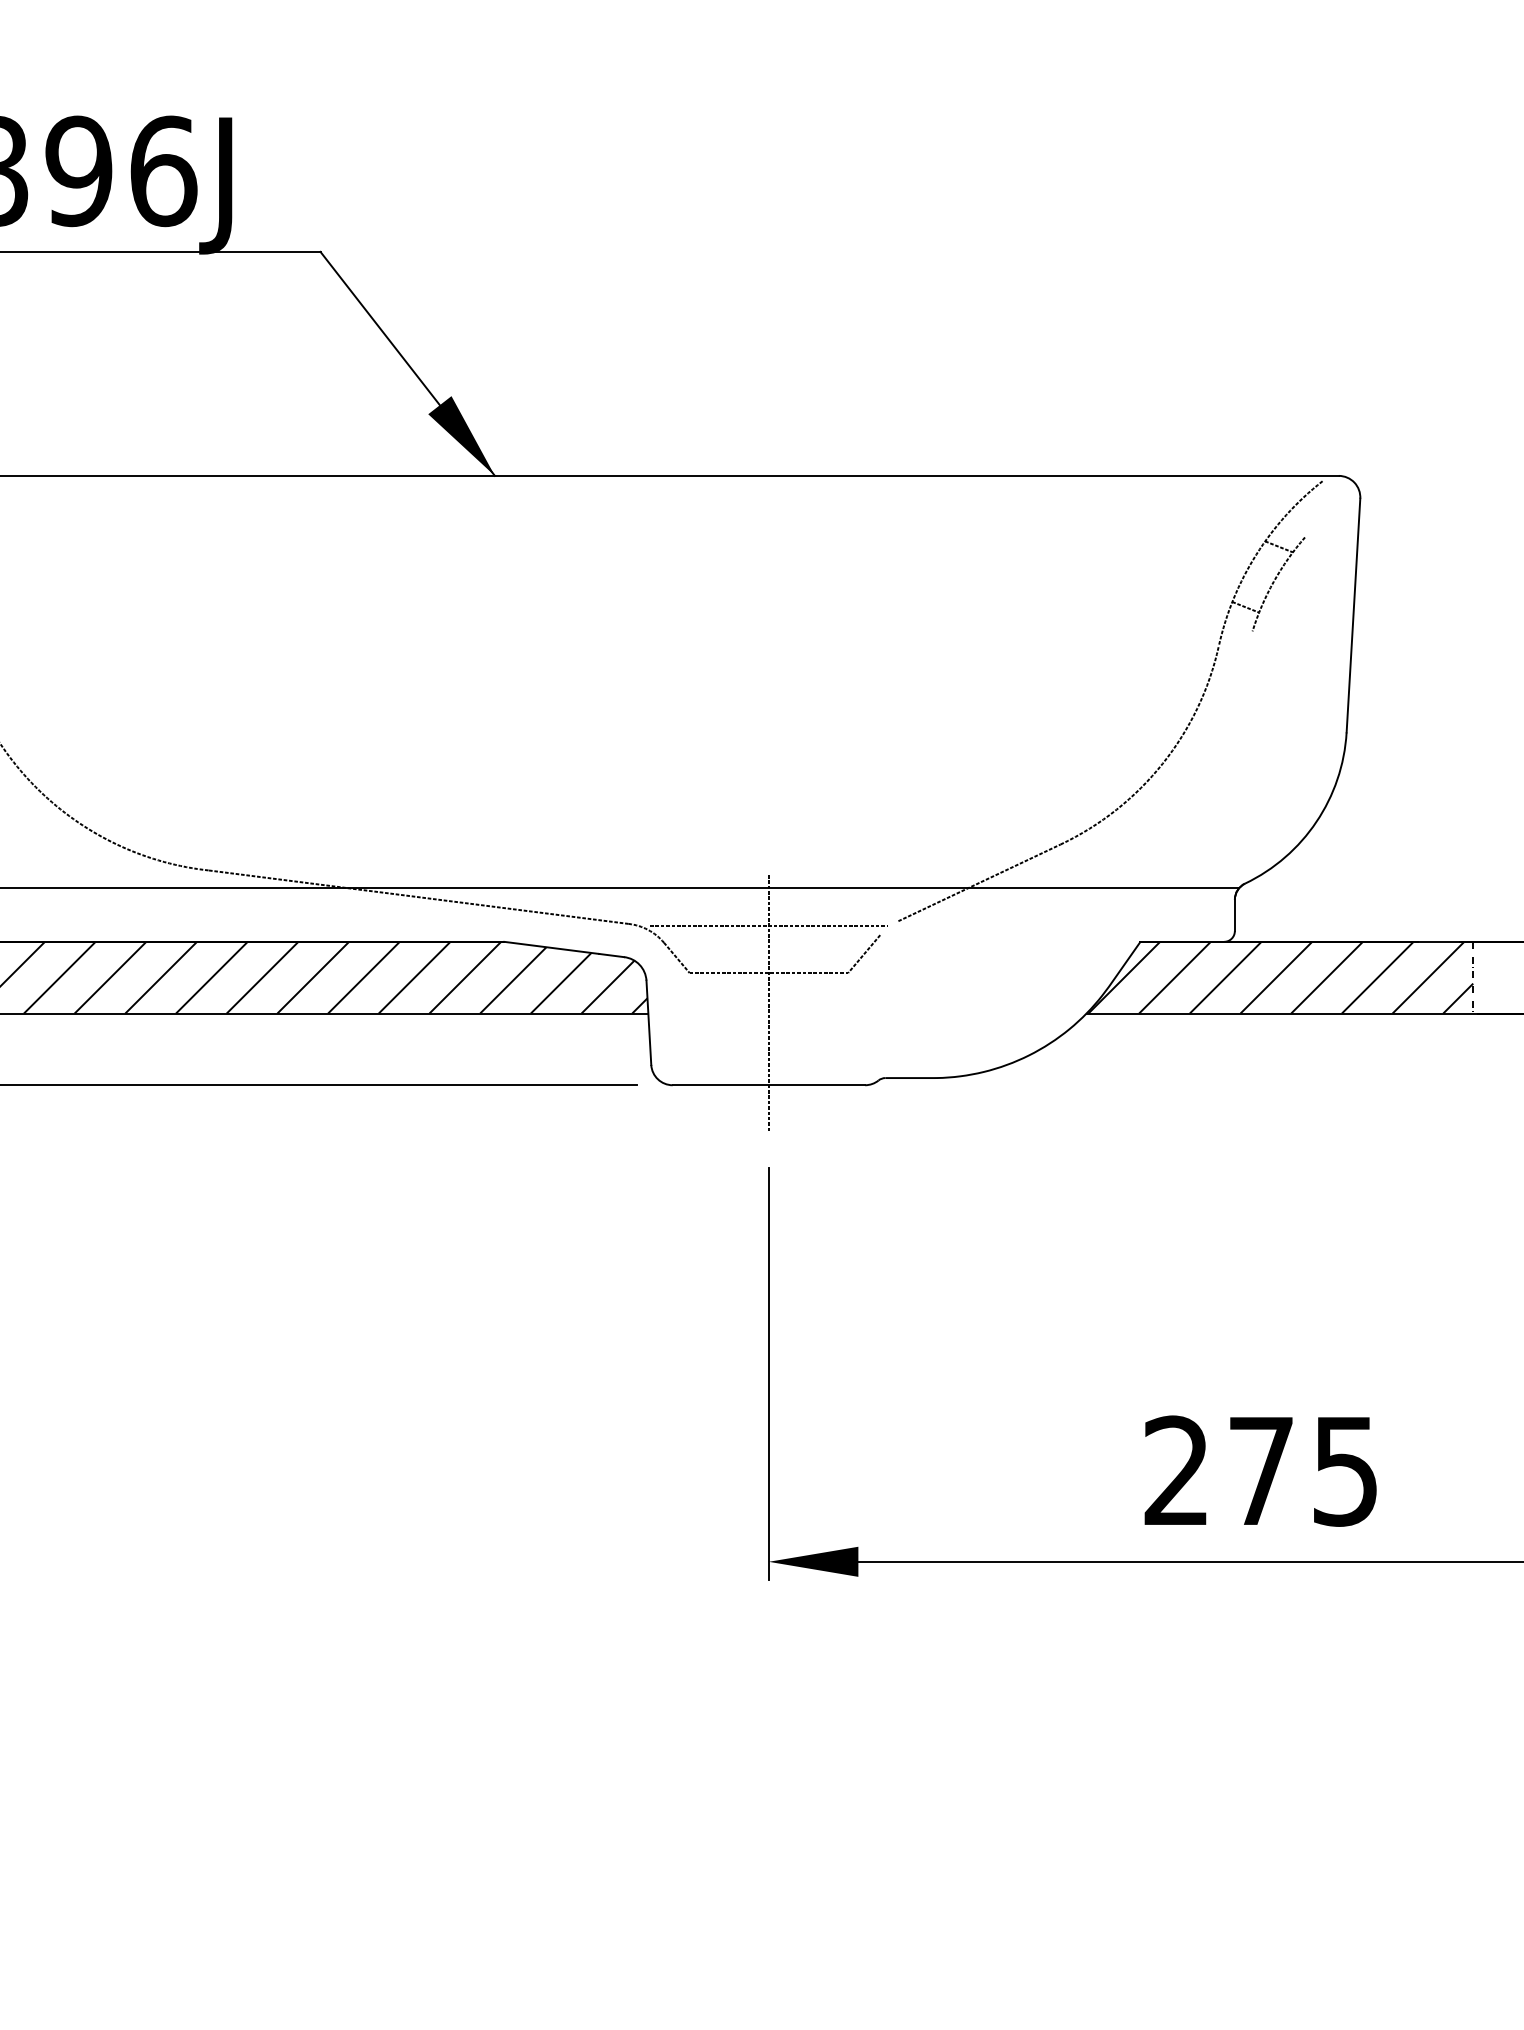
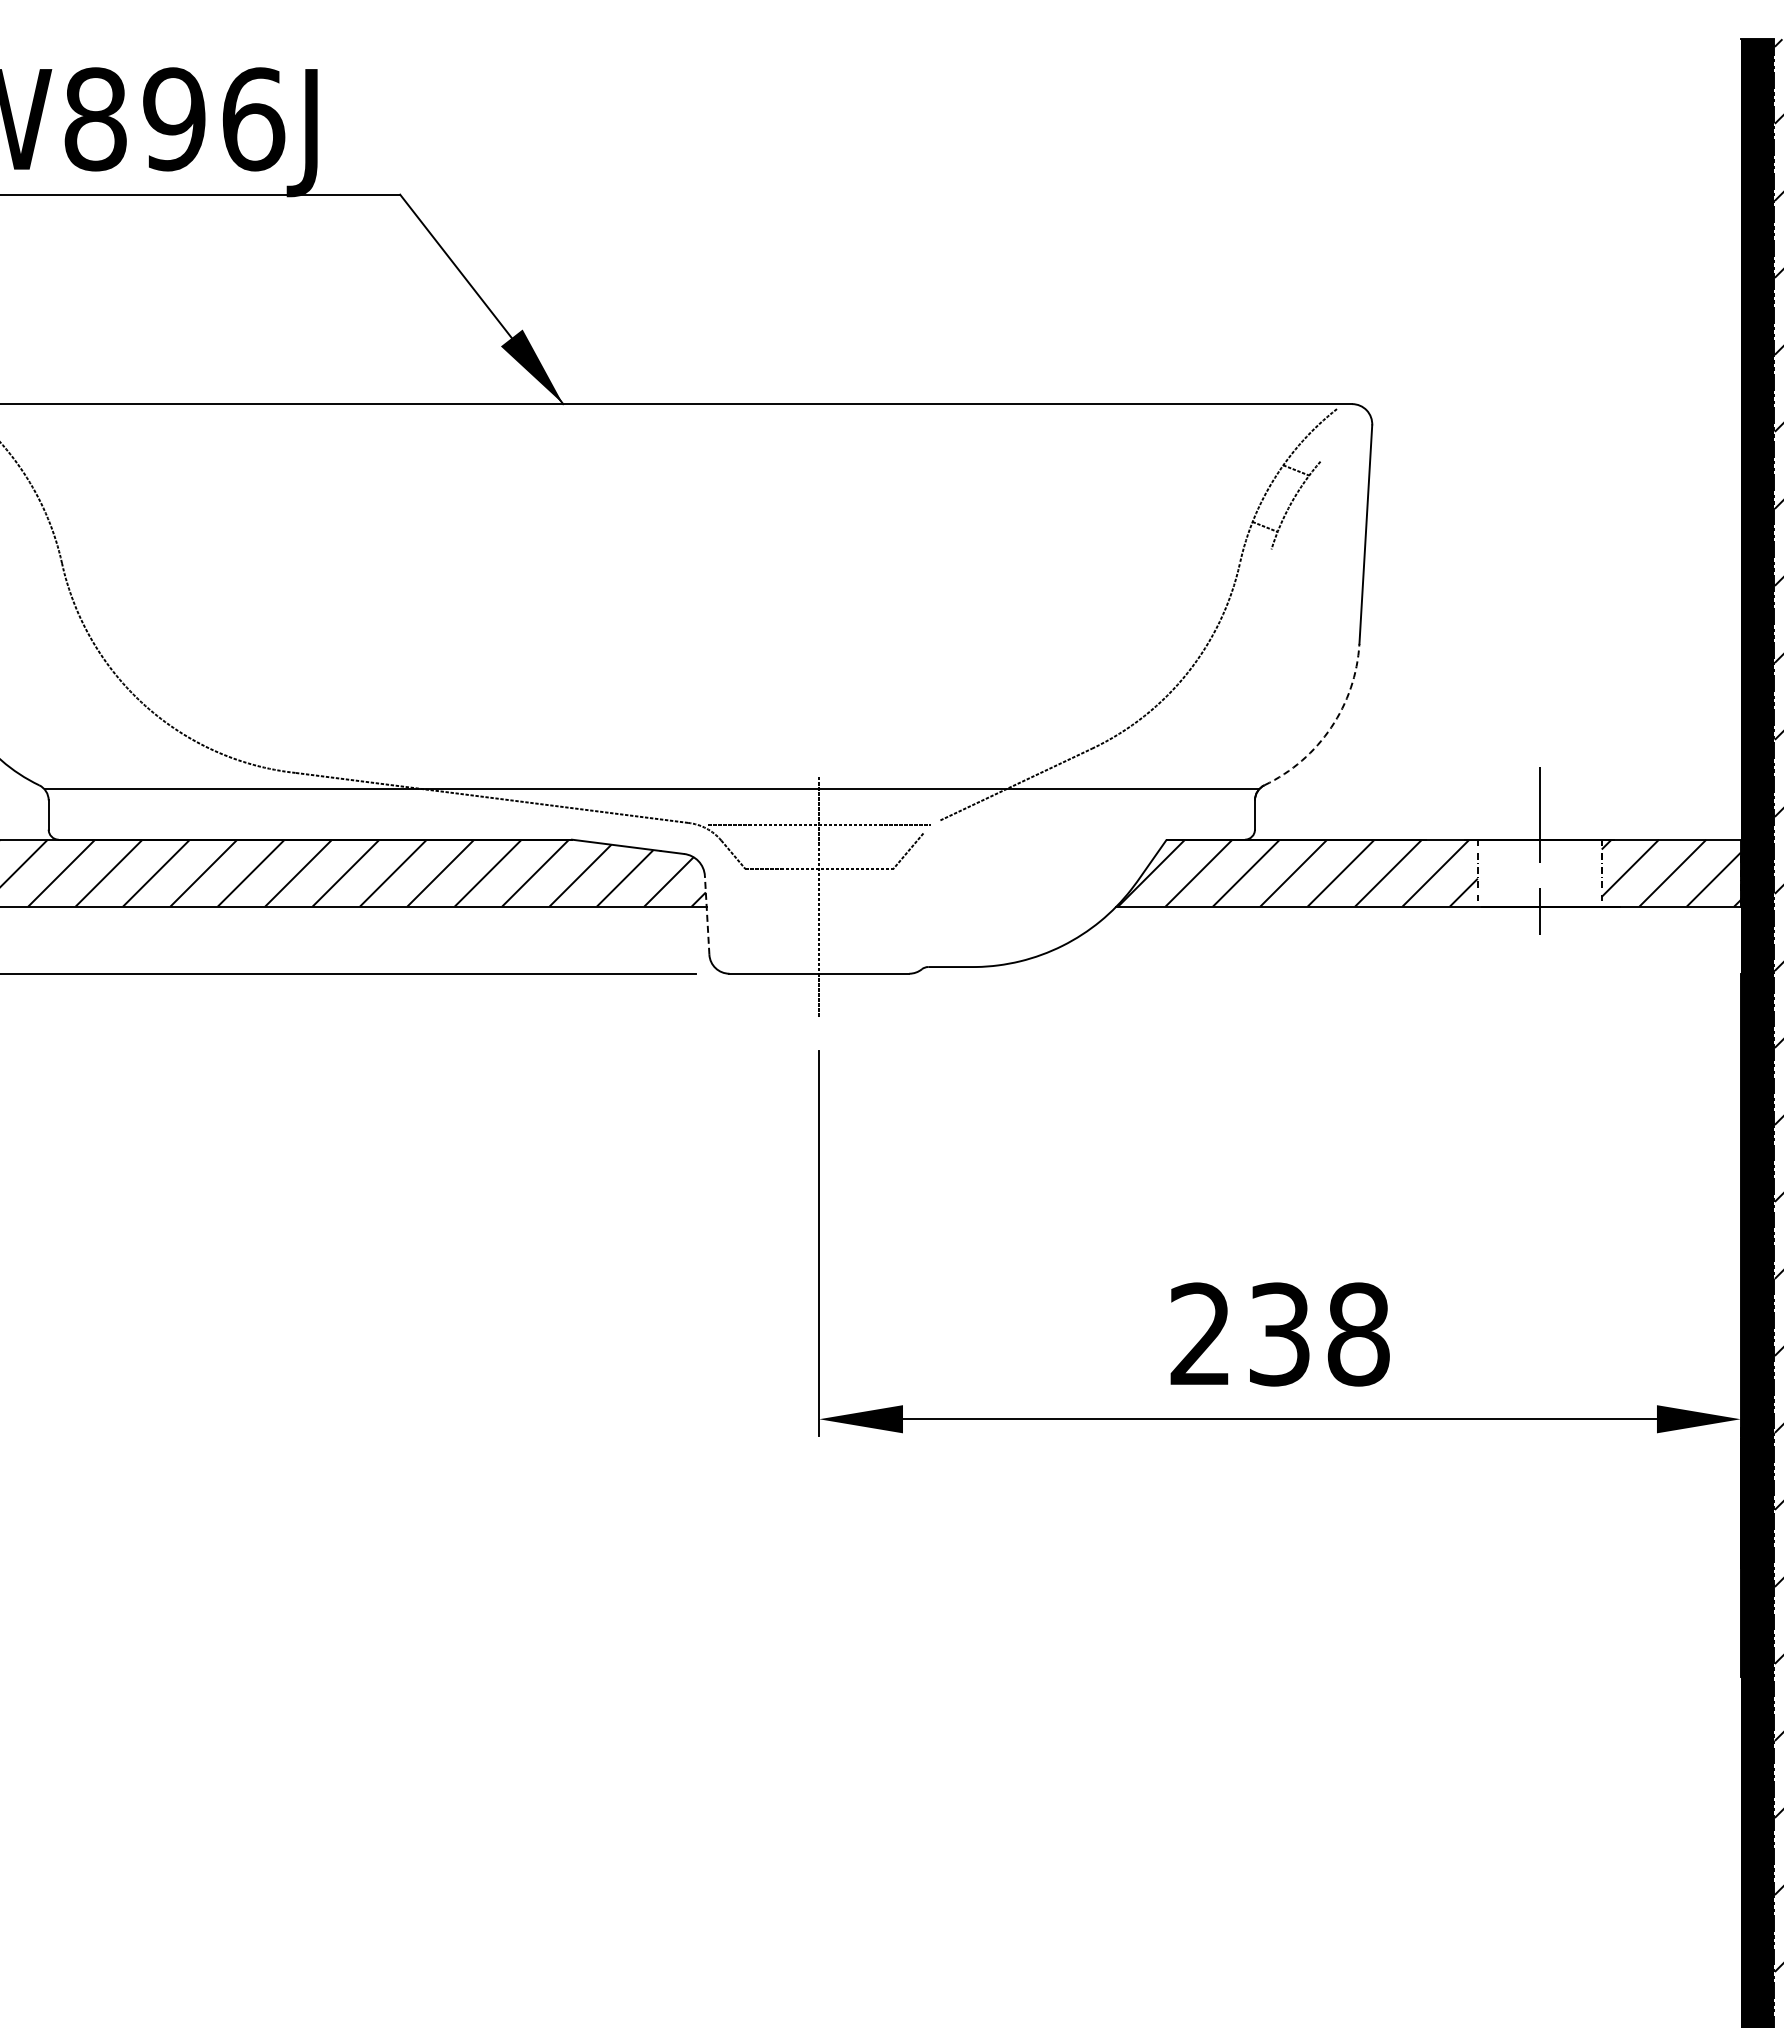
arc: (1316, 821) -> (1331, 727), solid -> dashed
line: (649, 1021) -> (707, 914), solid -> dashed
text: (1303, 1471) -> (1319, 1334), 275 -> 238

